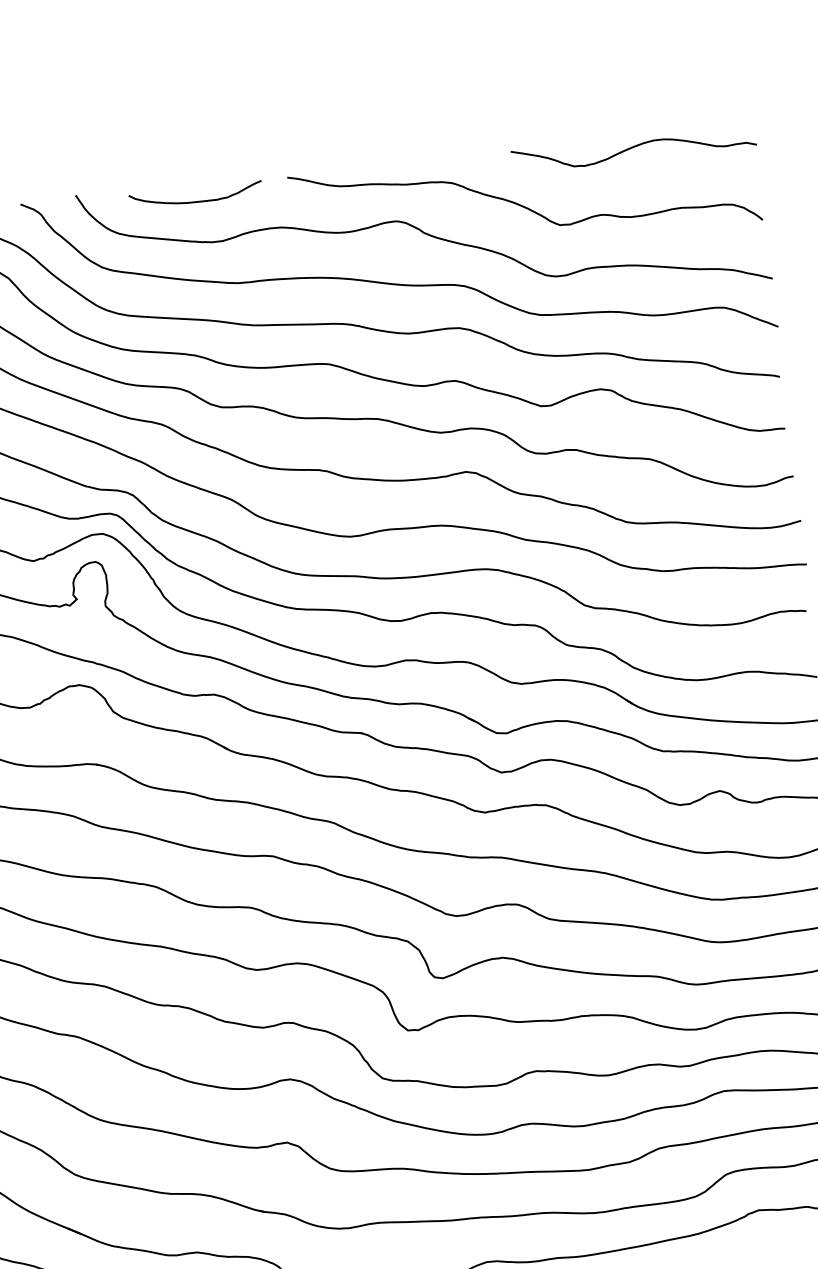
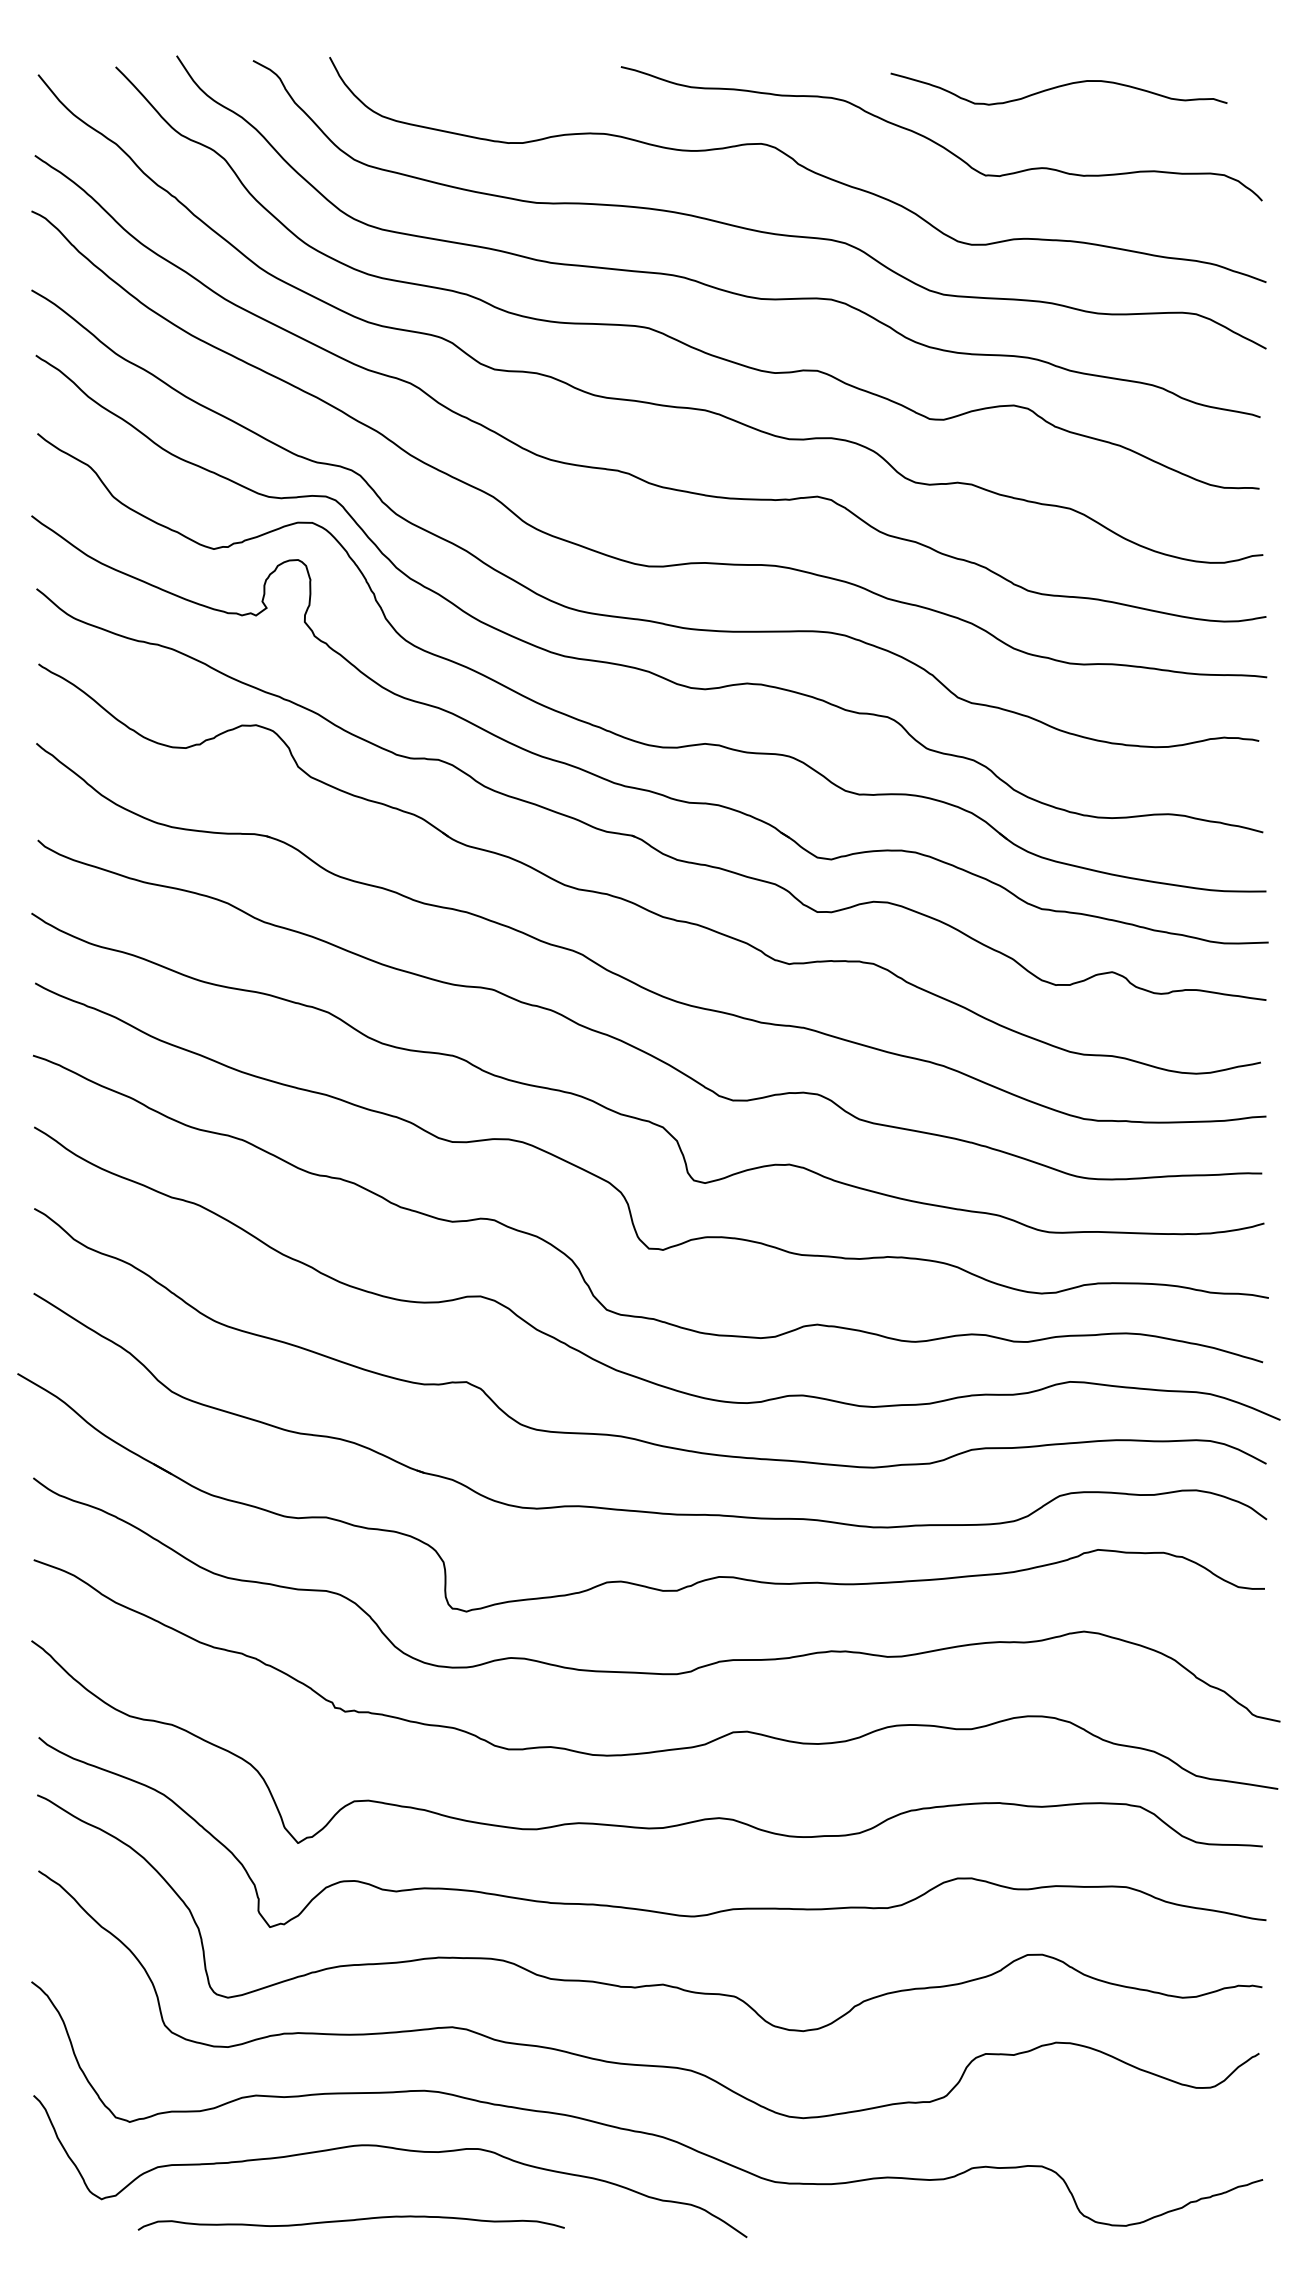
curve: (633, 147) -> (1058, 87), moved
curve: (196, 201) -> (493, 84), removed

